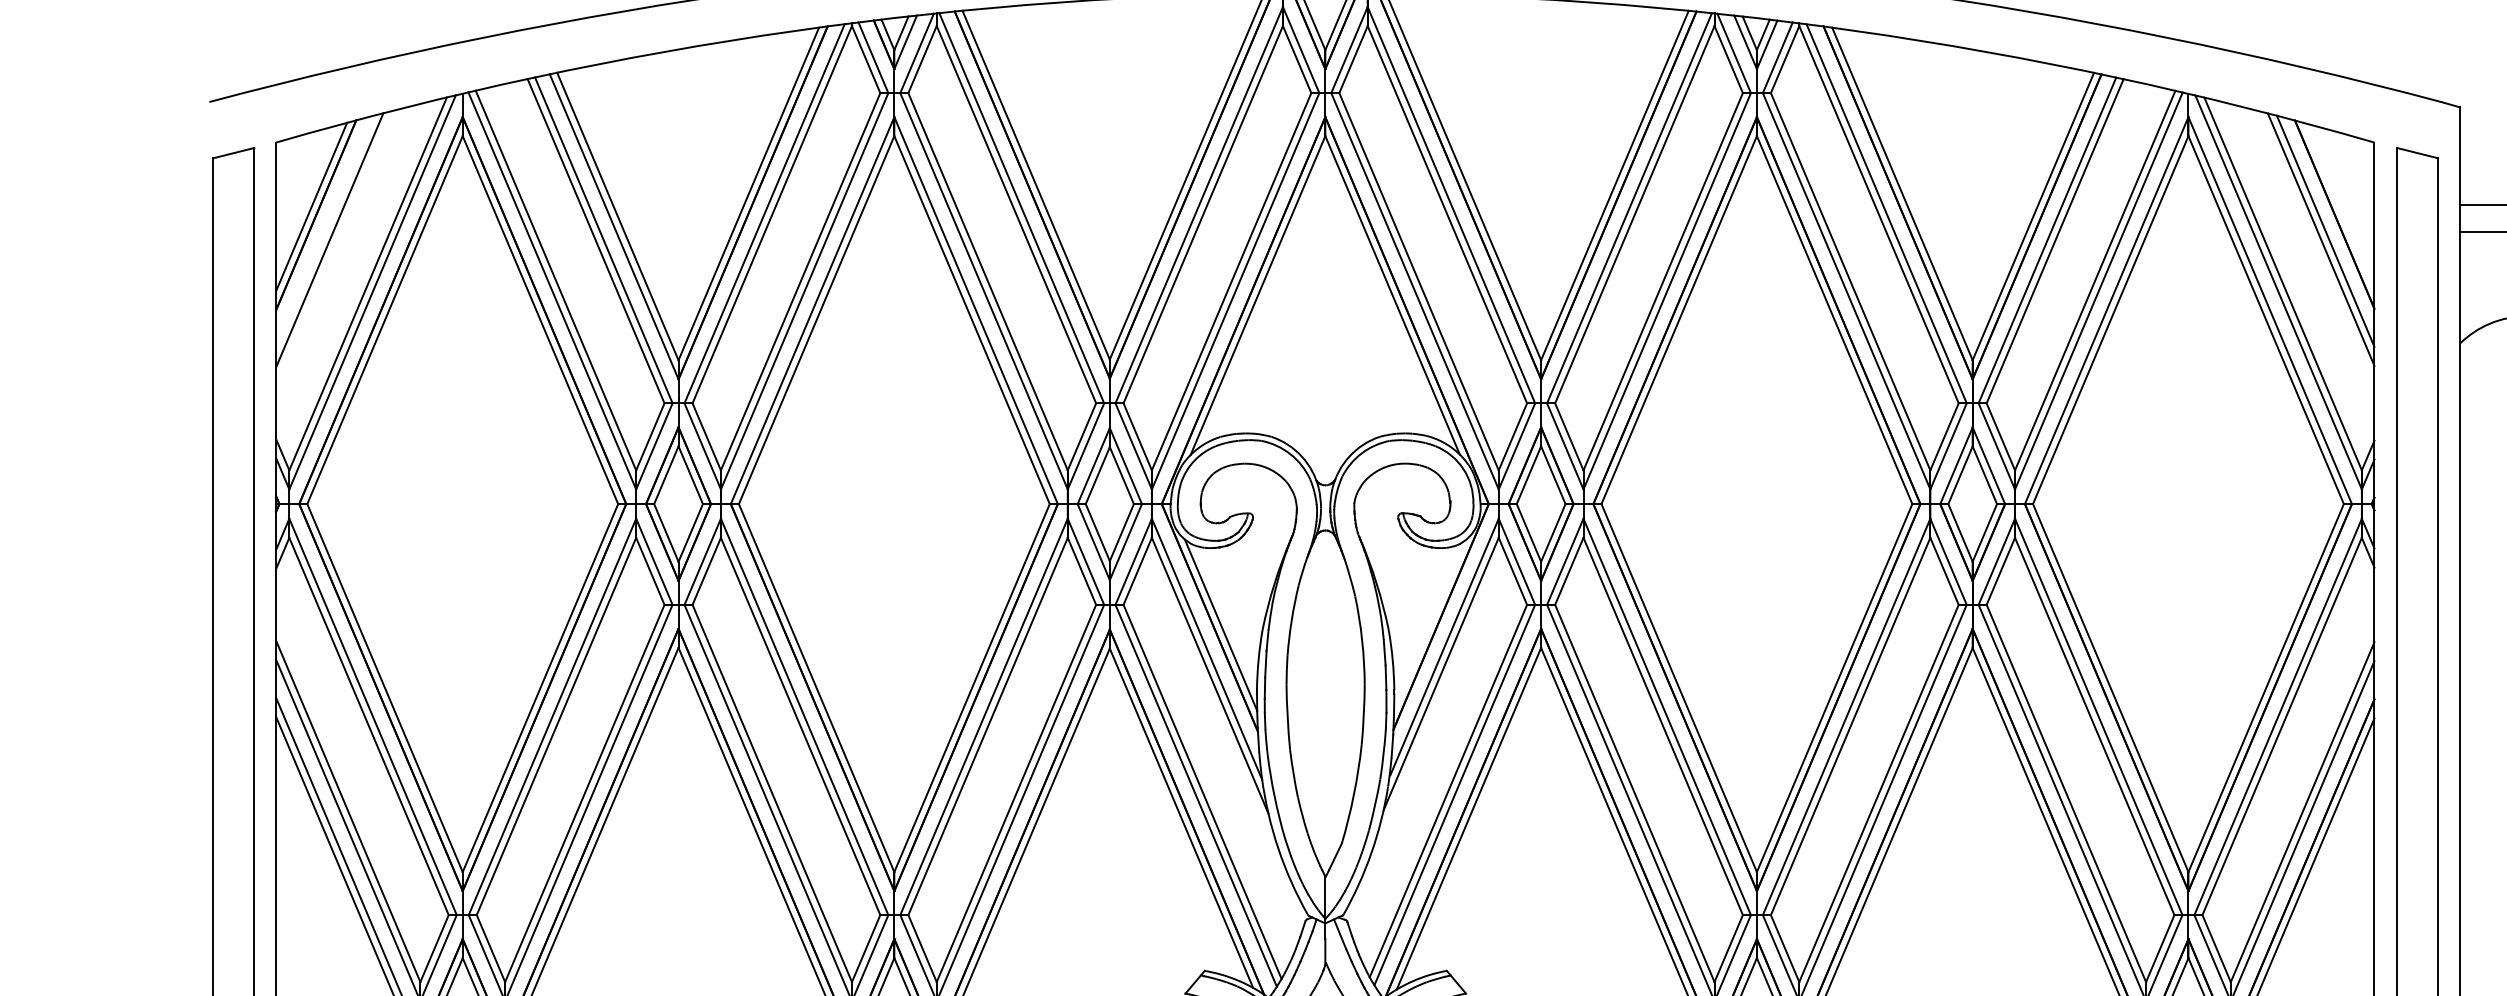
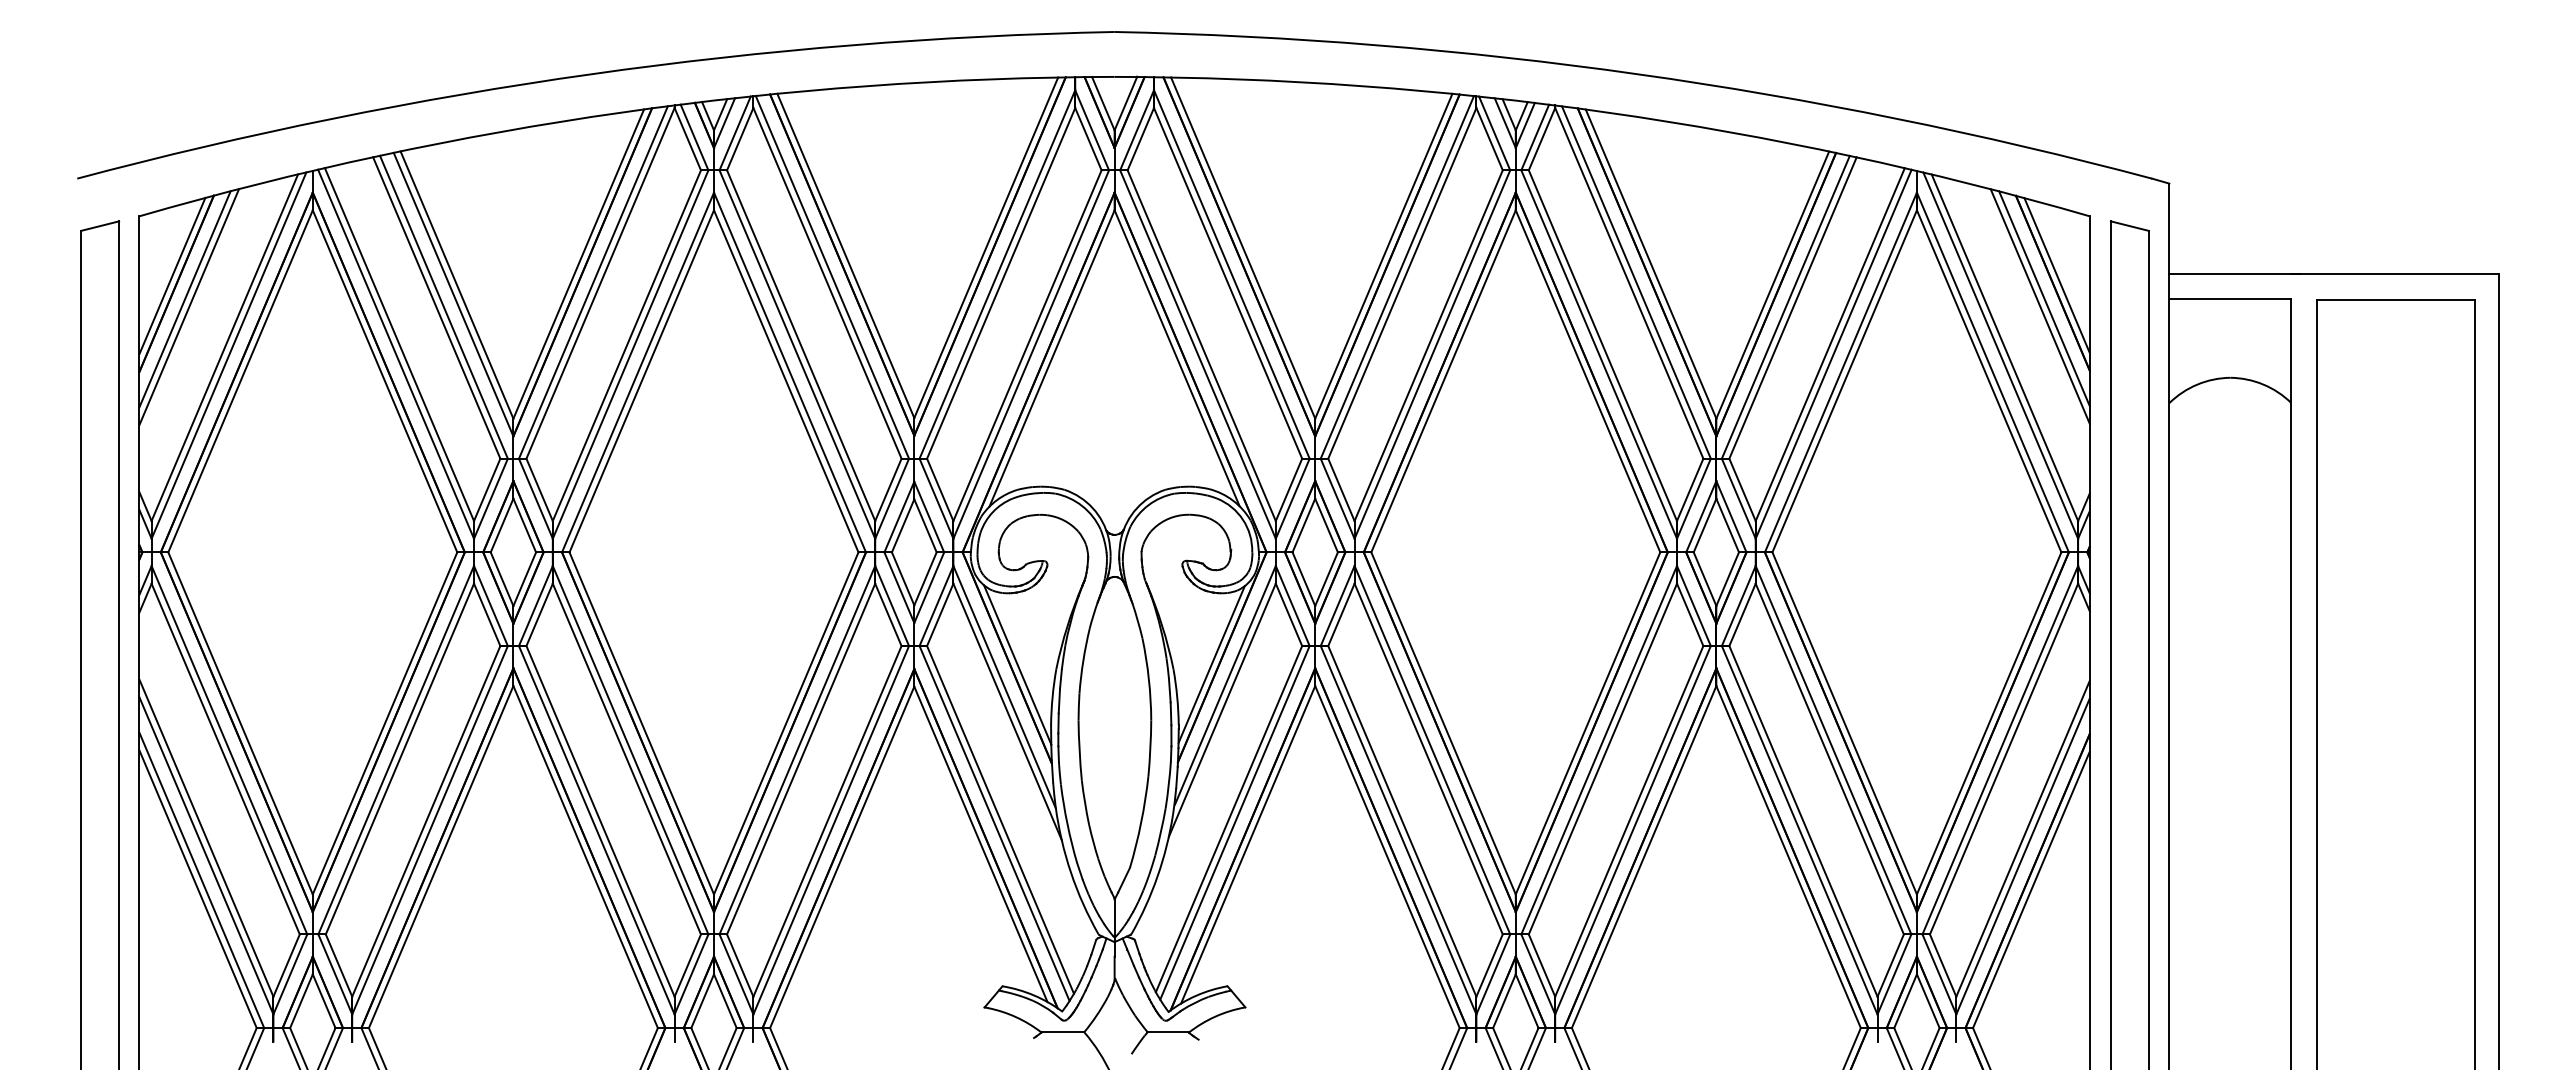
line: (2338, 206) -> (2056, 275), added
line: (324, 232) -> (184, 299), added
line: (1429, 624) -> (1211, 664), added

